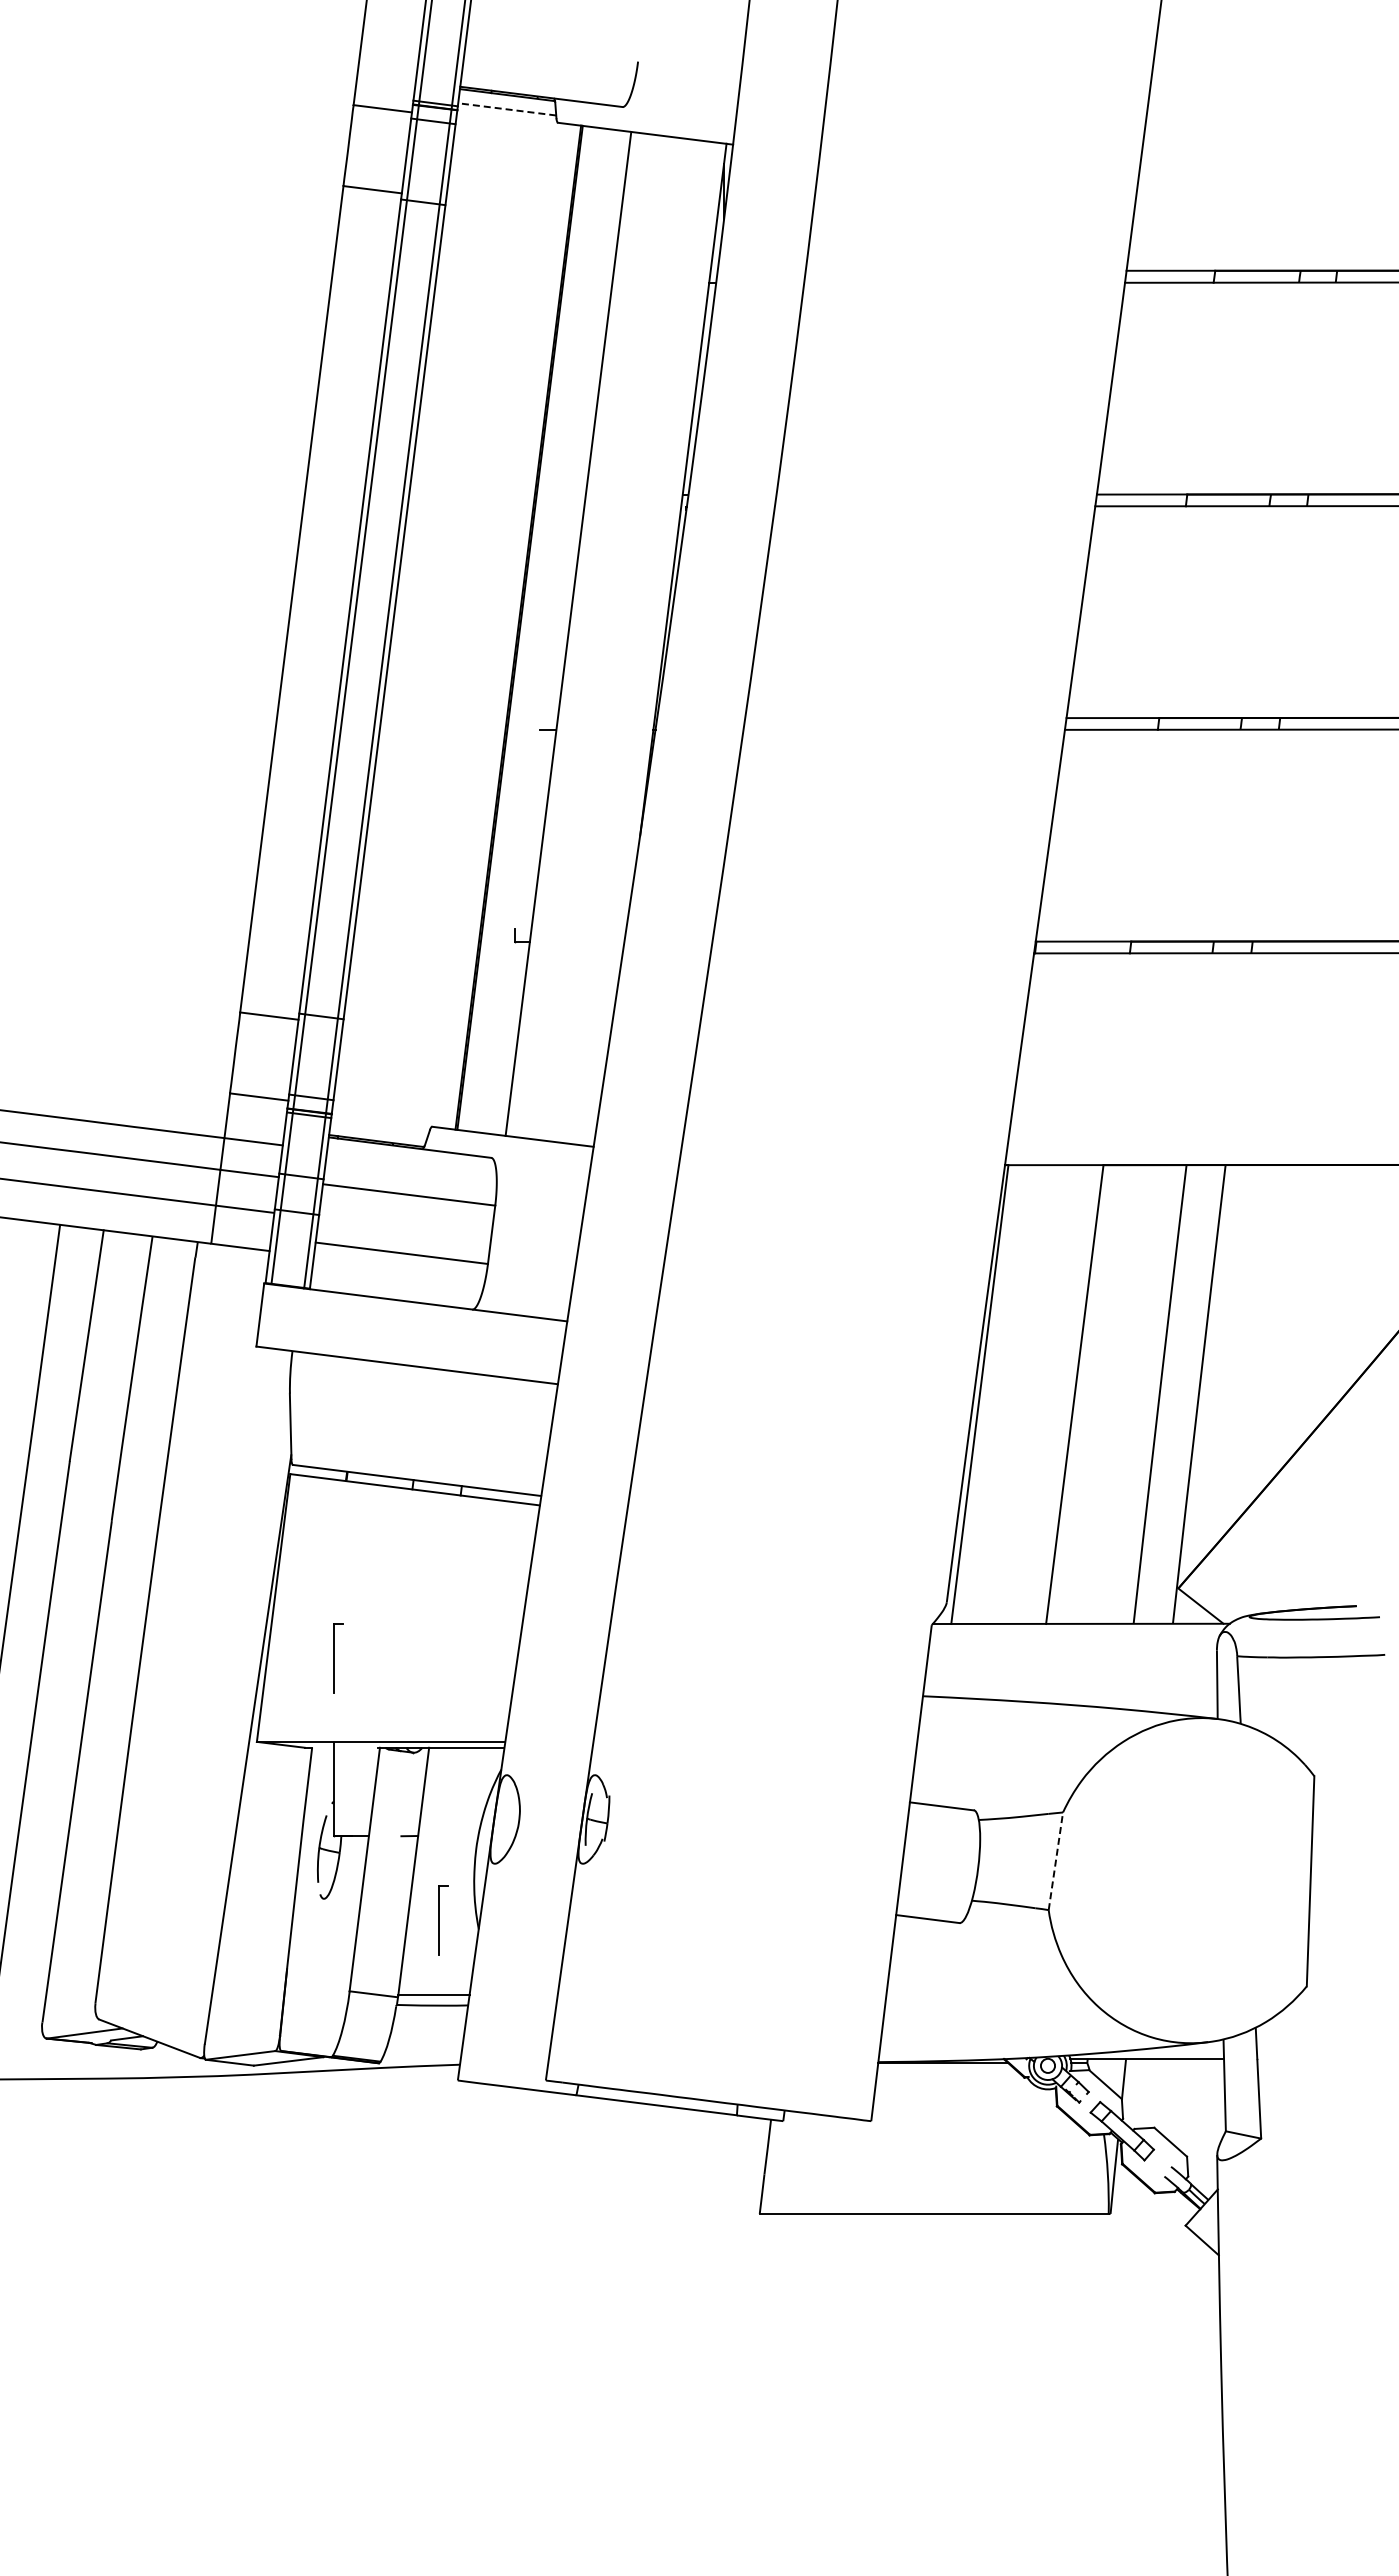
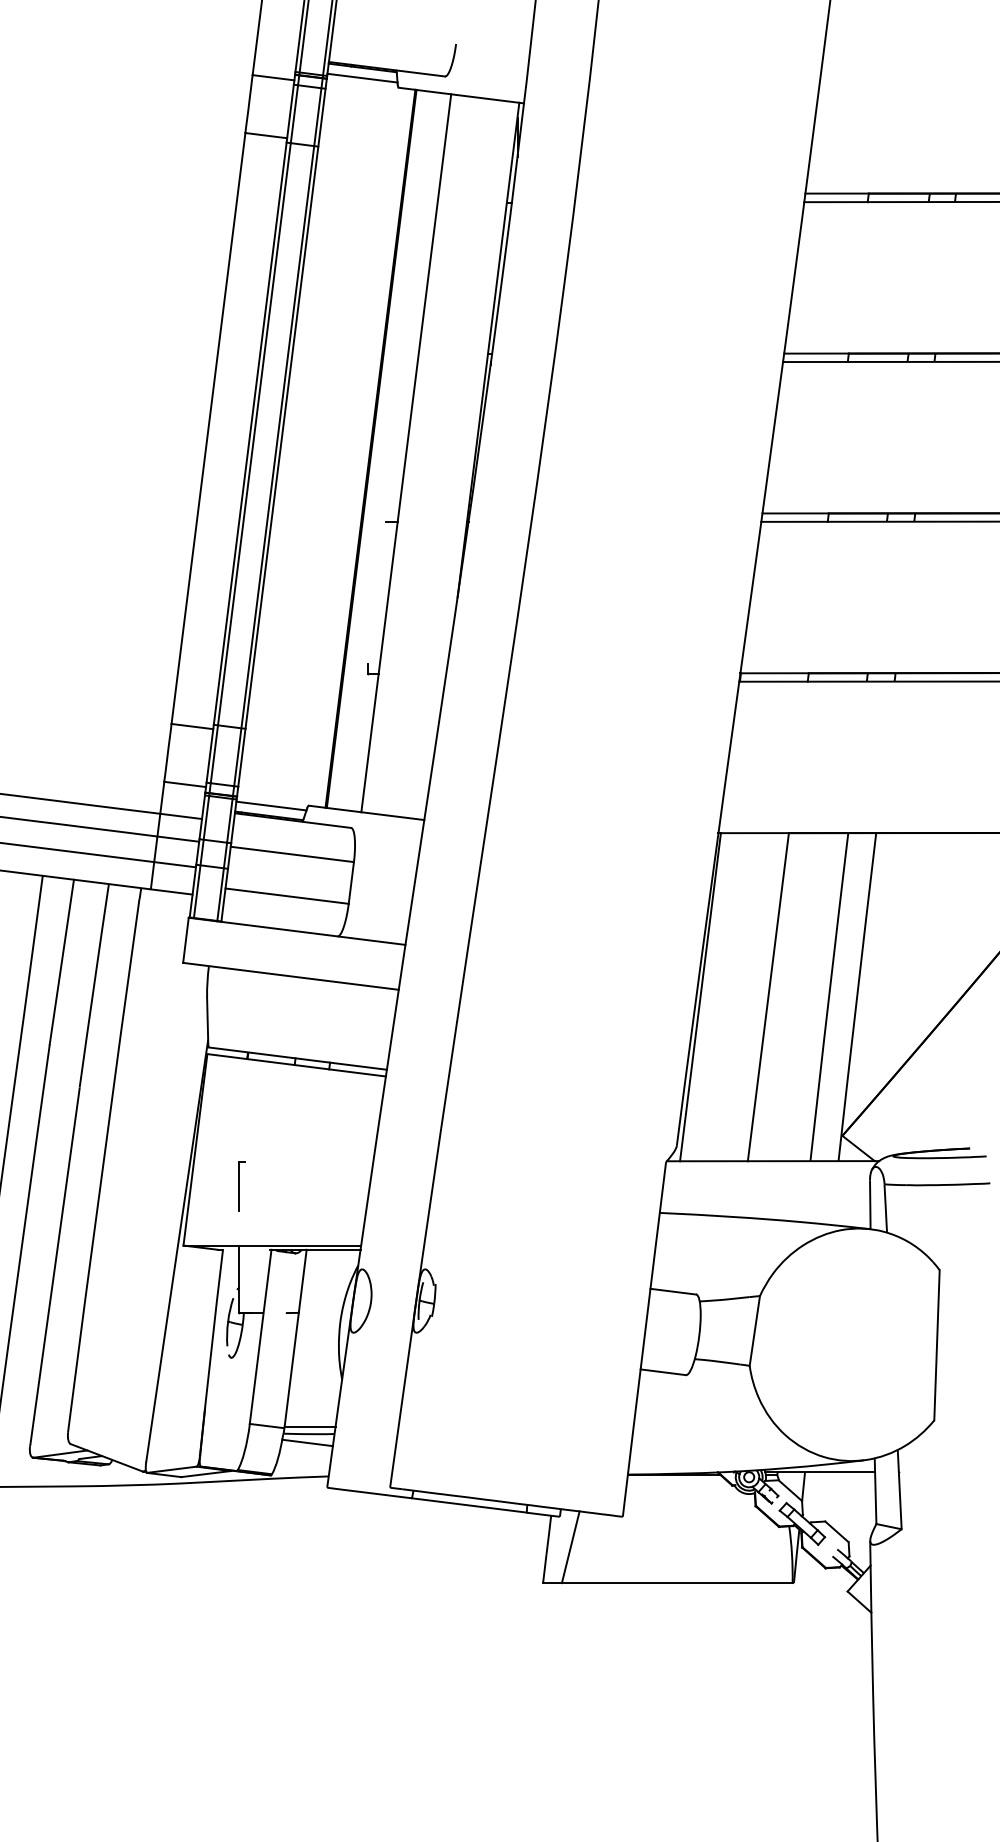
line: (506, 109) -> (361, 78), dashed -> solid
line: (379, 1127) -> (271, 806), added
line: (1055, 1860) -> (754, 1330), dashed -> solid
part: (443, 1920) -> (316, 1373), removed
line: (430, 2017) -> (307, 1442), added
line: (798, 2163) -> (570, 1547), added

